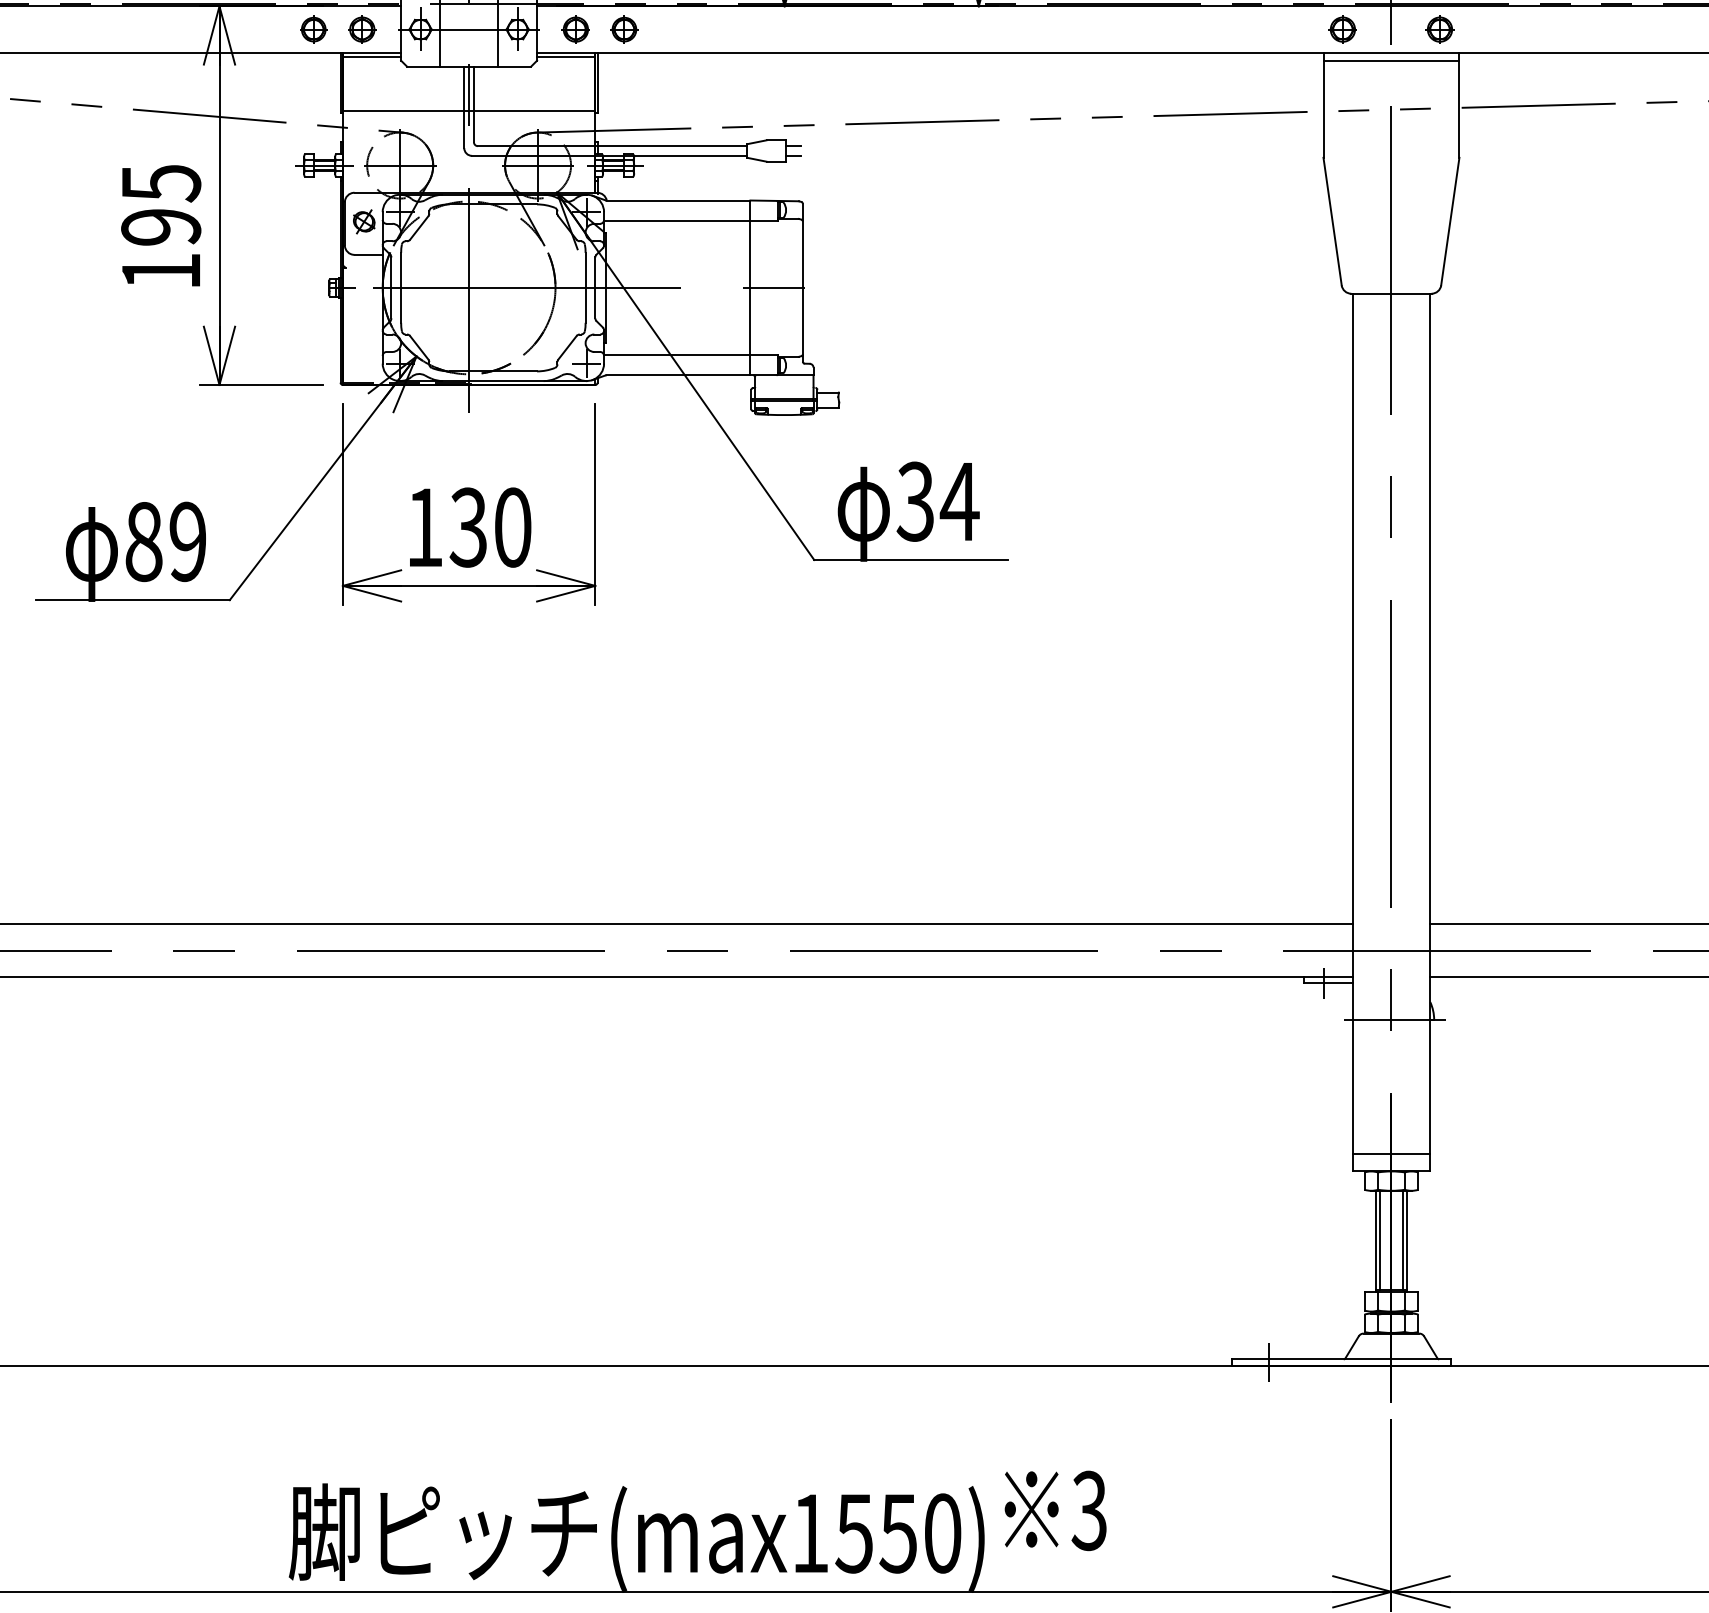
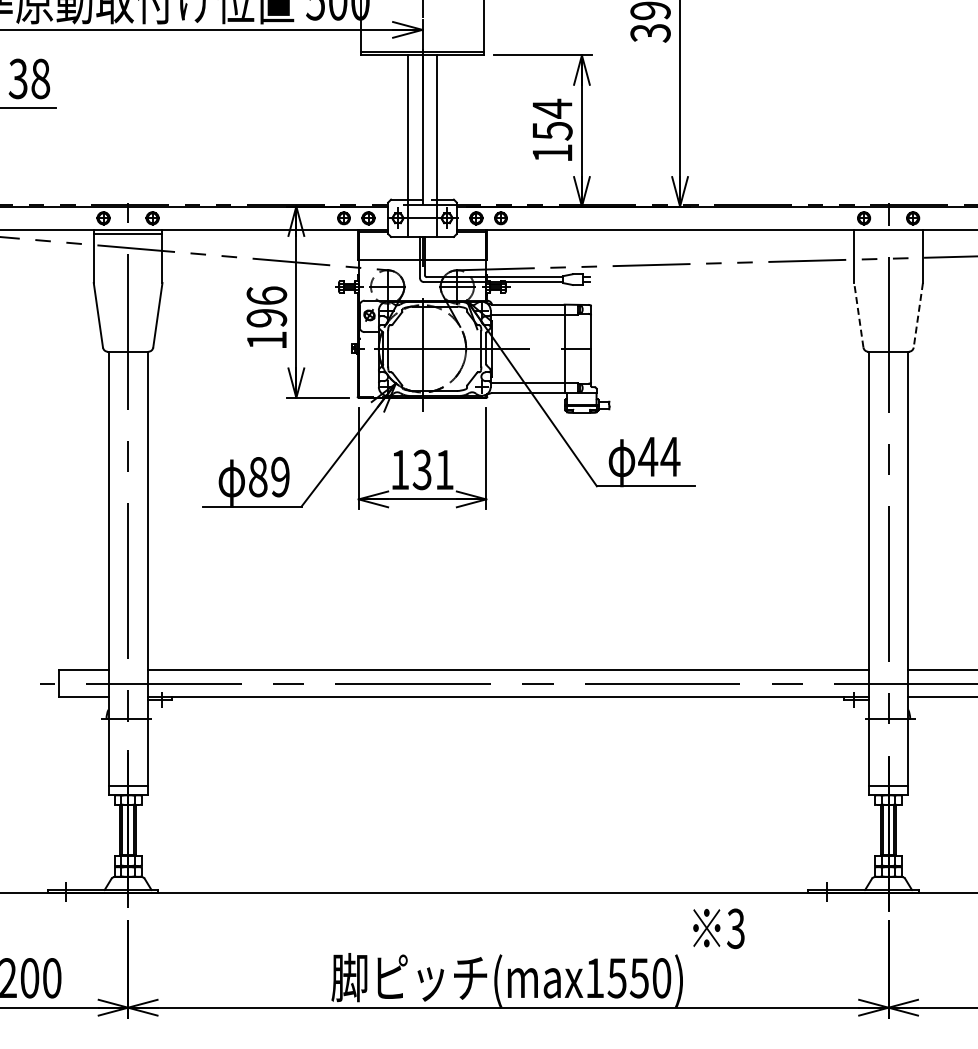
line: (1391, 61) -> (888, 234), removed
text: (160, 182) -> (266, 295), 195 -> 196
line: (1331, 221) -> (858, 315), solid -> dashed
line: (1450, 221) -> (918, 315), solid -> dashed
text: (916, 501) -> (648, 456), 34 -> 44
text: (512, 526) -> (444, 469), 130 -> 131
text: (1054, 1510) -> (718, 928), moved

